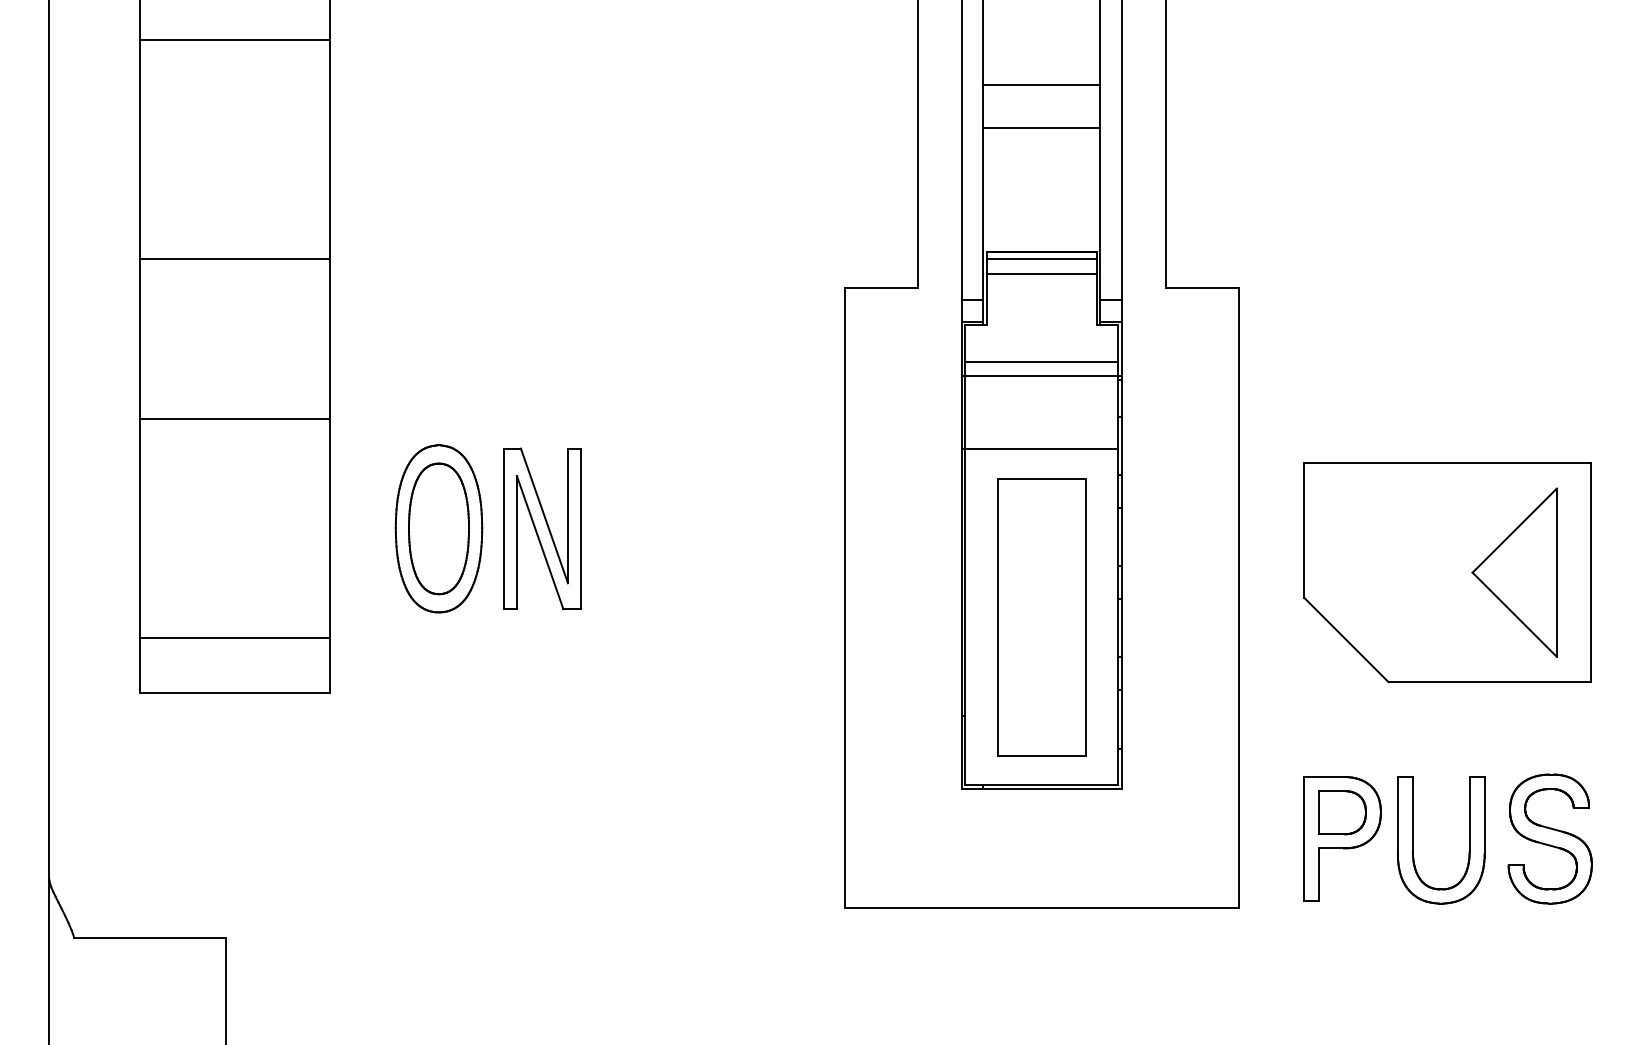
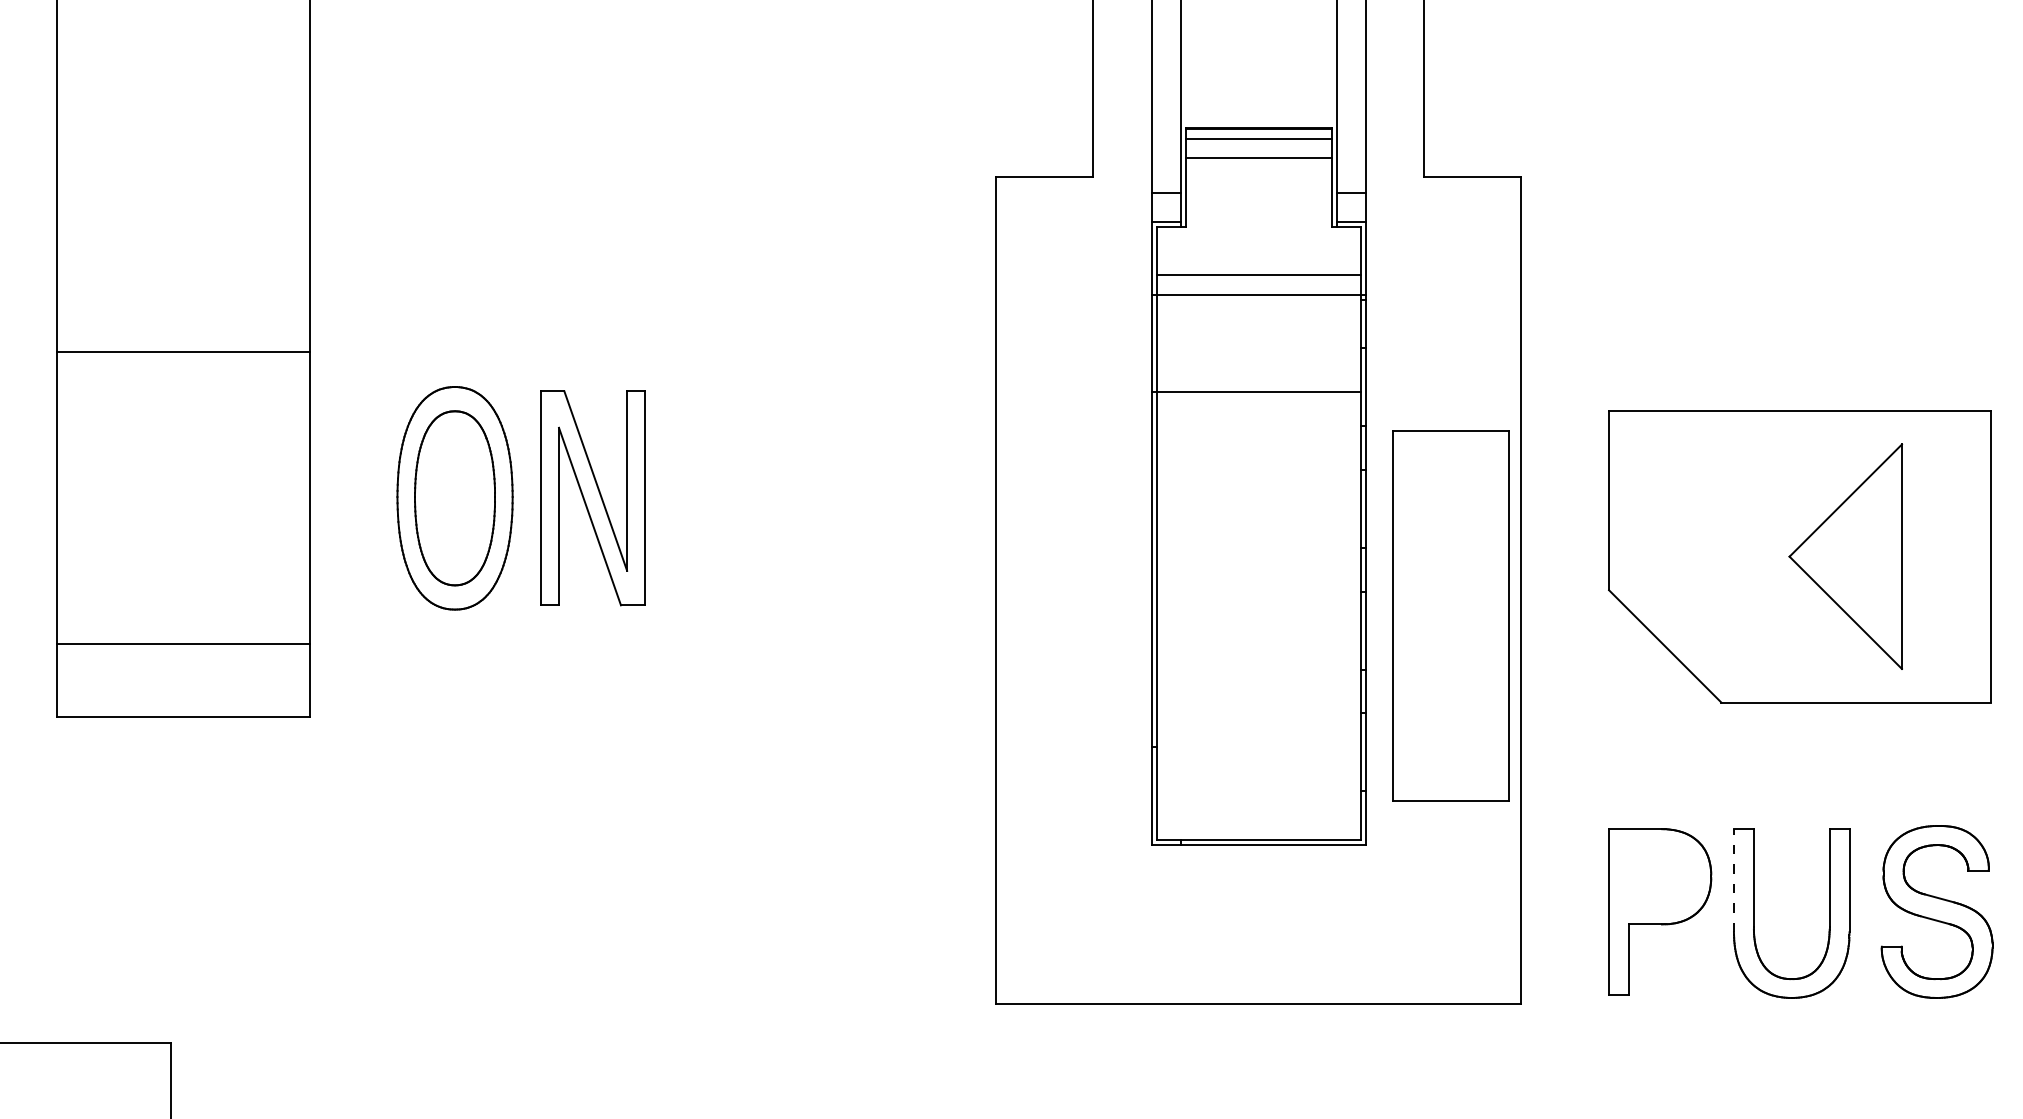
line: (235, 258) -> (183, 137), removed
part: (1514, 572) -> (1845, 556), moved
part: (1041, 617) -> (1450, 616), moved
part: (1342, 812) -> (1660, 876), removed
line: (1397, 815) -> (1733, 880), solid -> dashed

